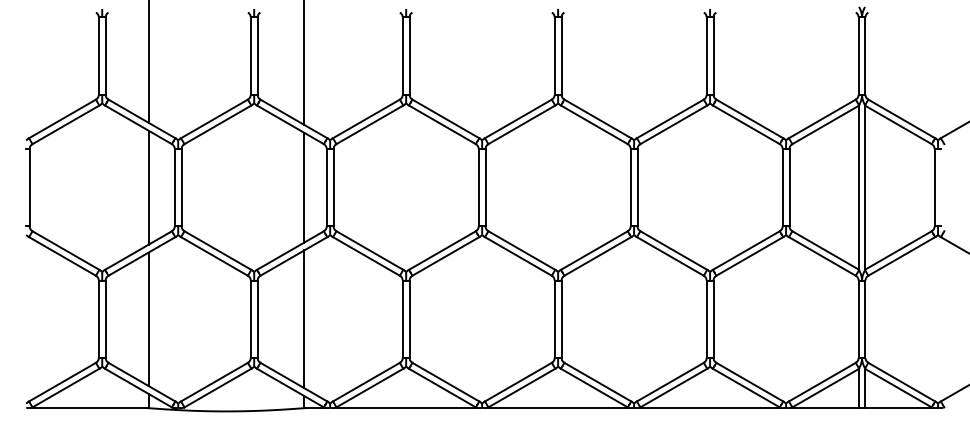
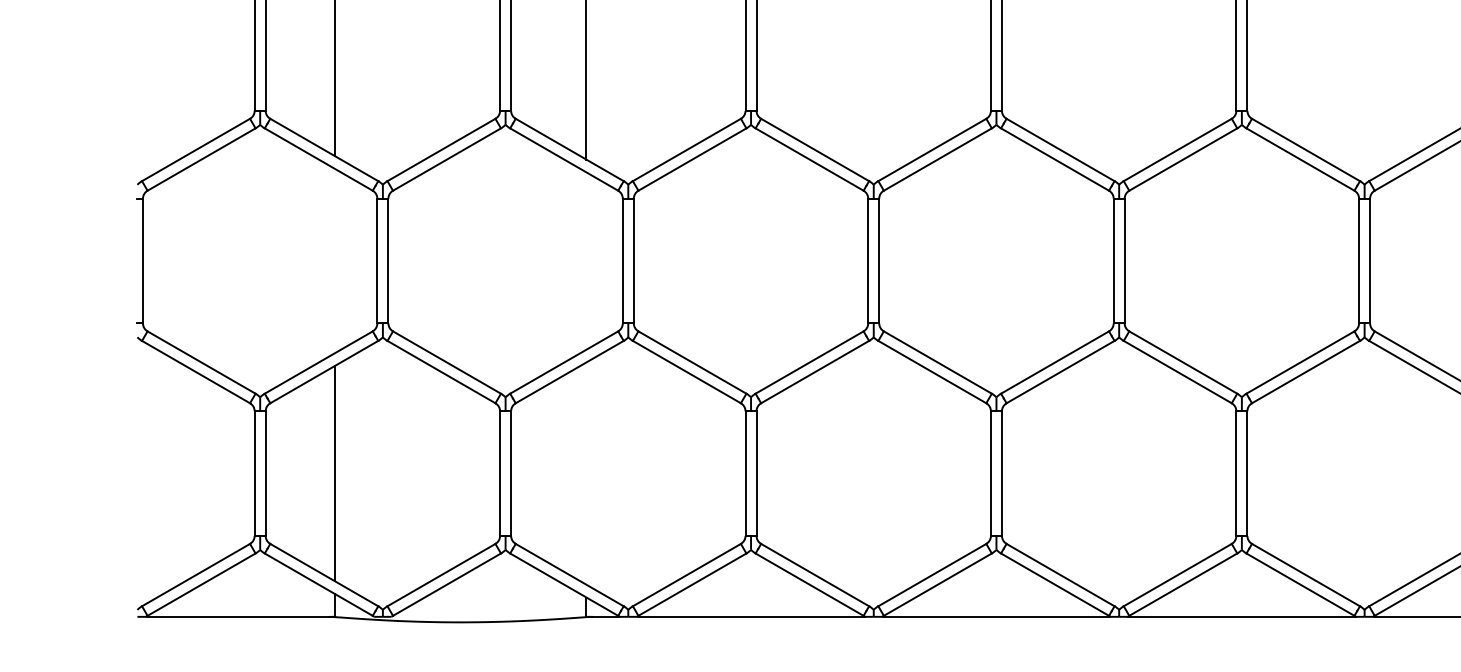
line: (148, 187) -> (334, 260), removed
line: (304, 187) -> (586, 260), removed
line: (304, 319) -> (586, 473), removed

